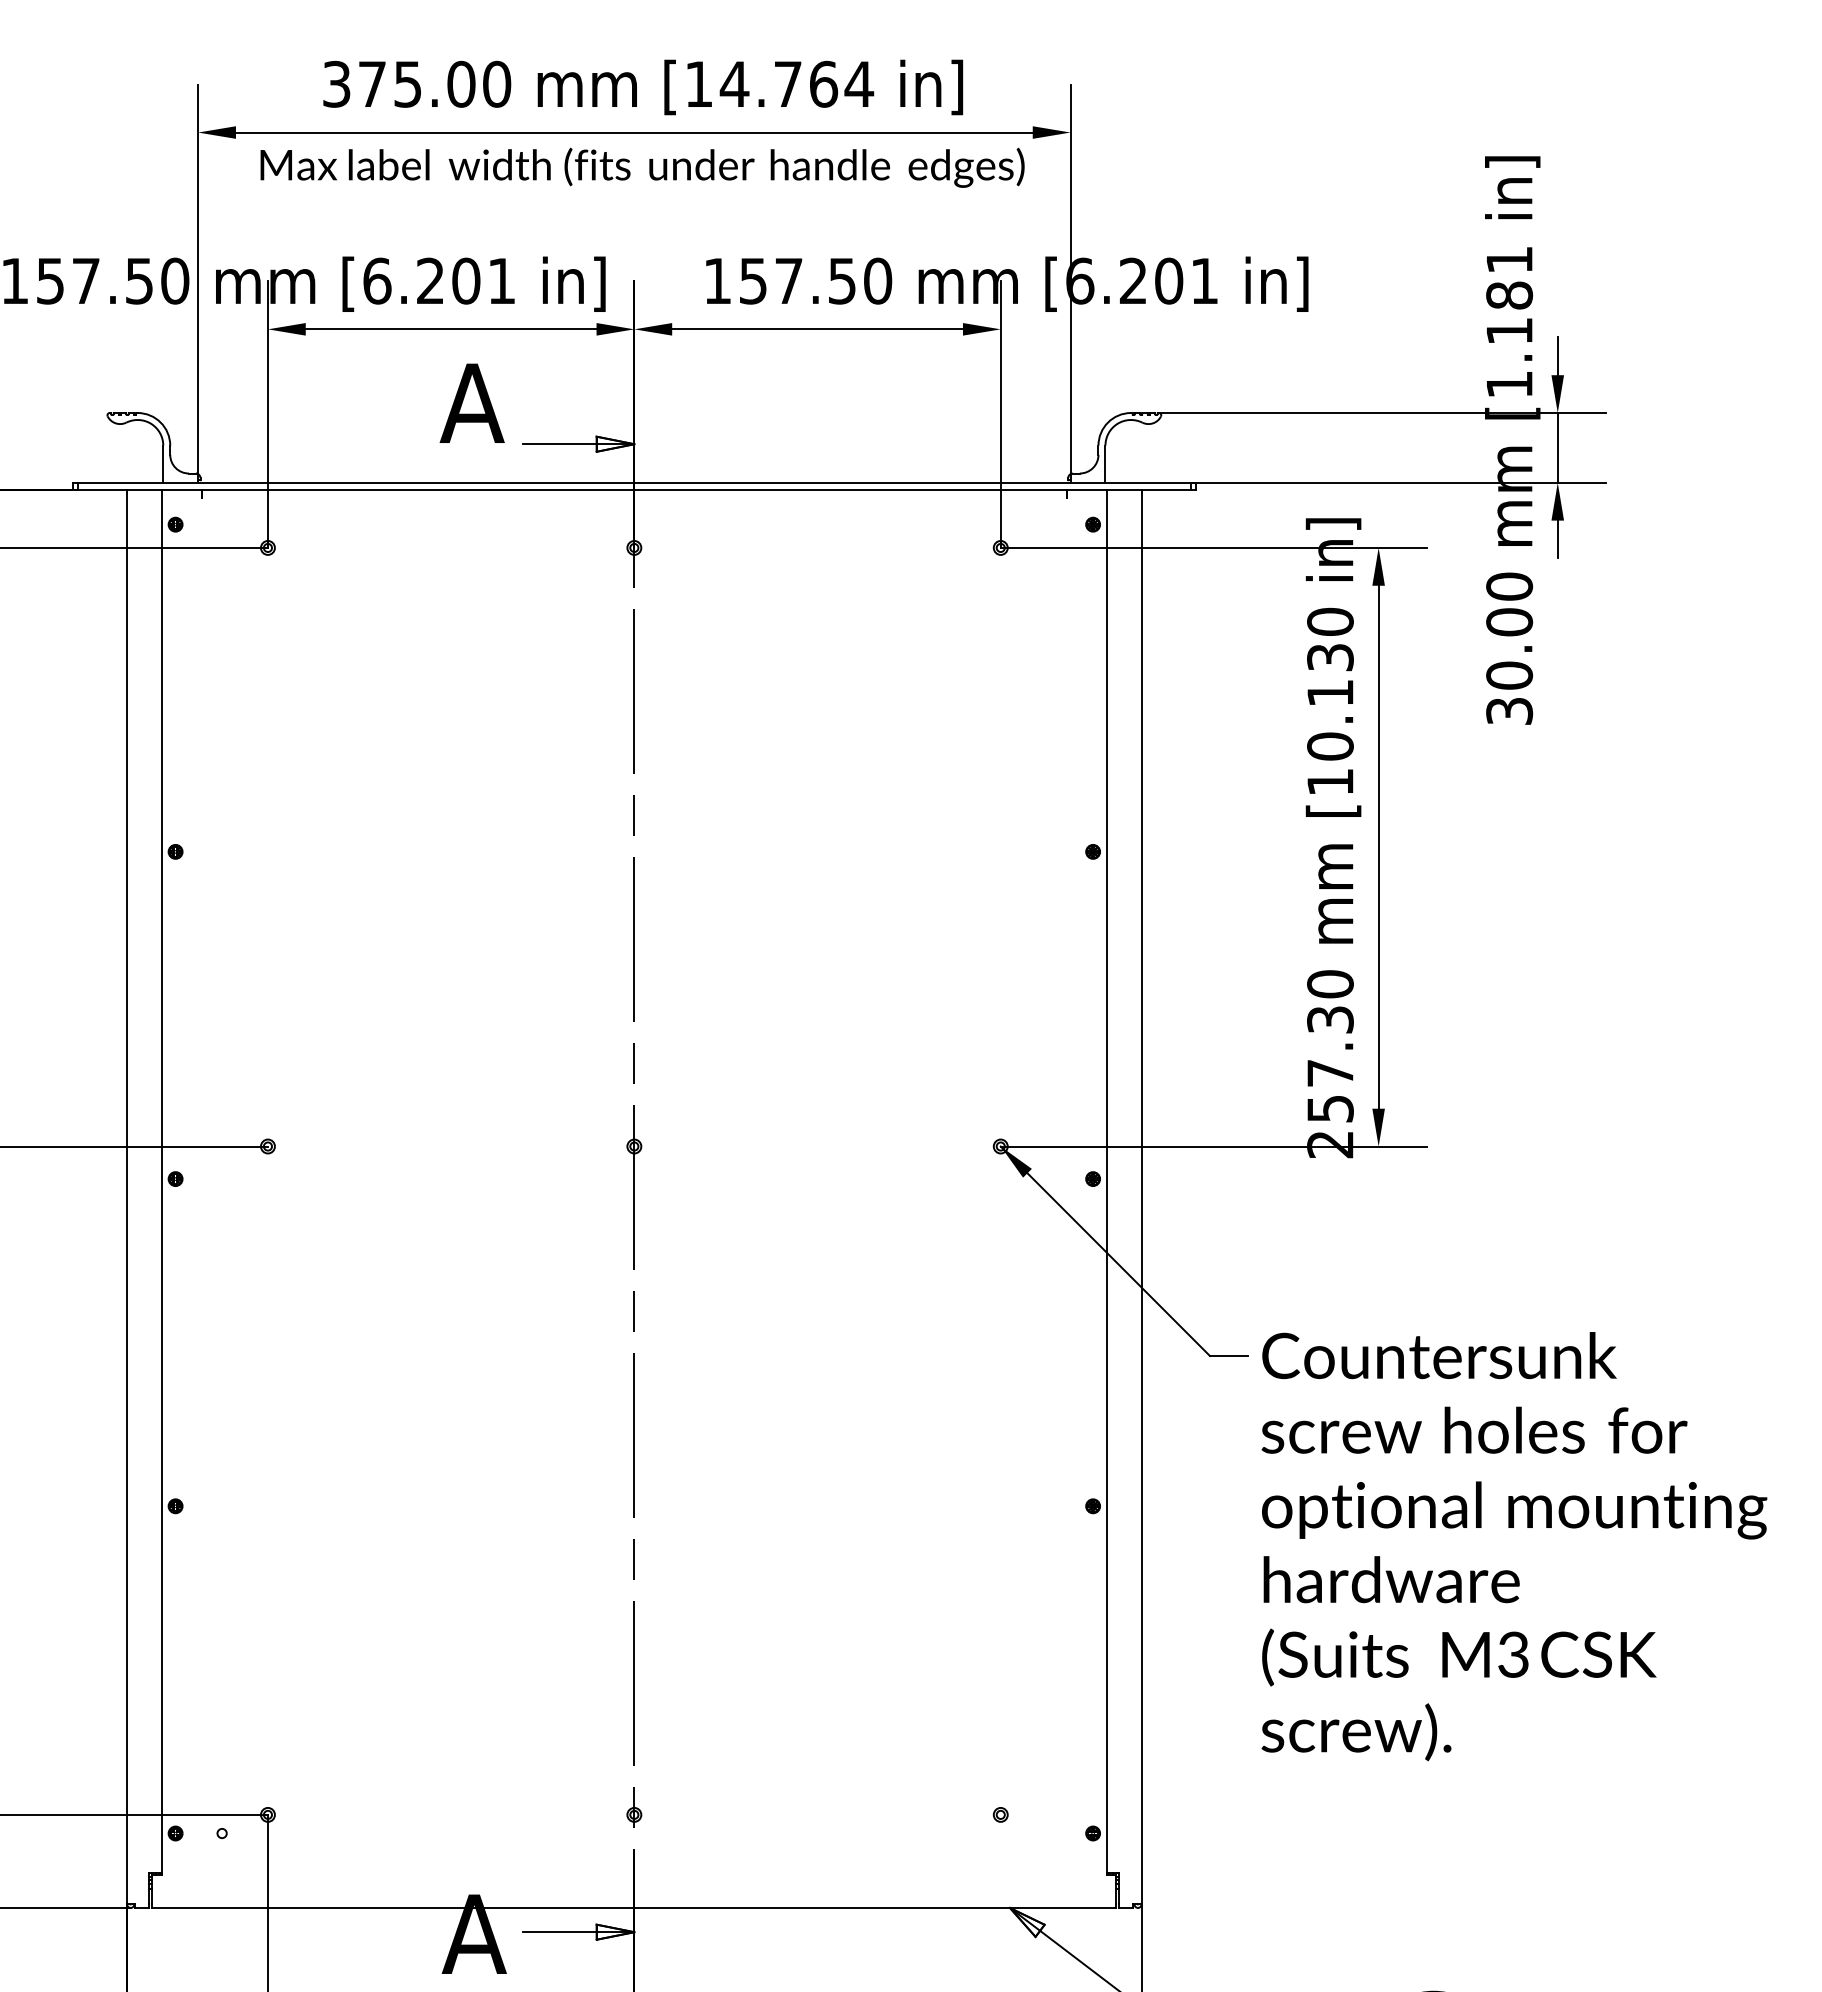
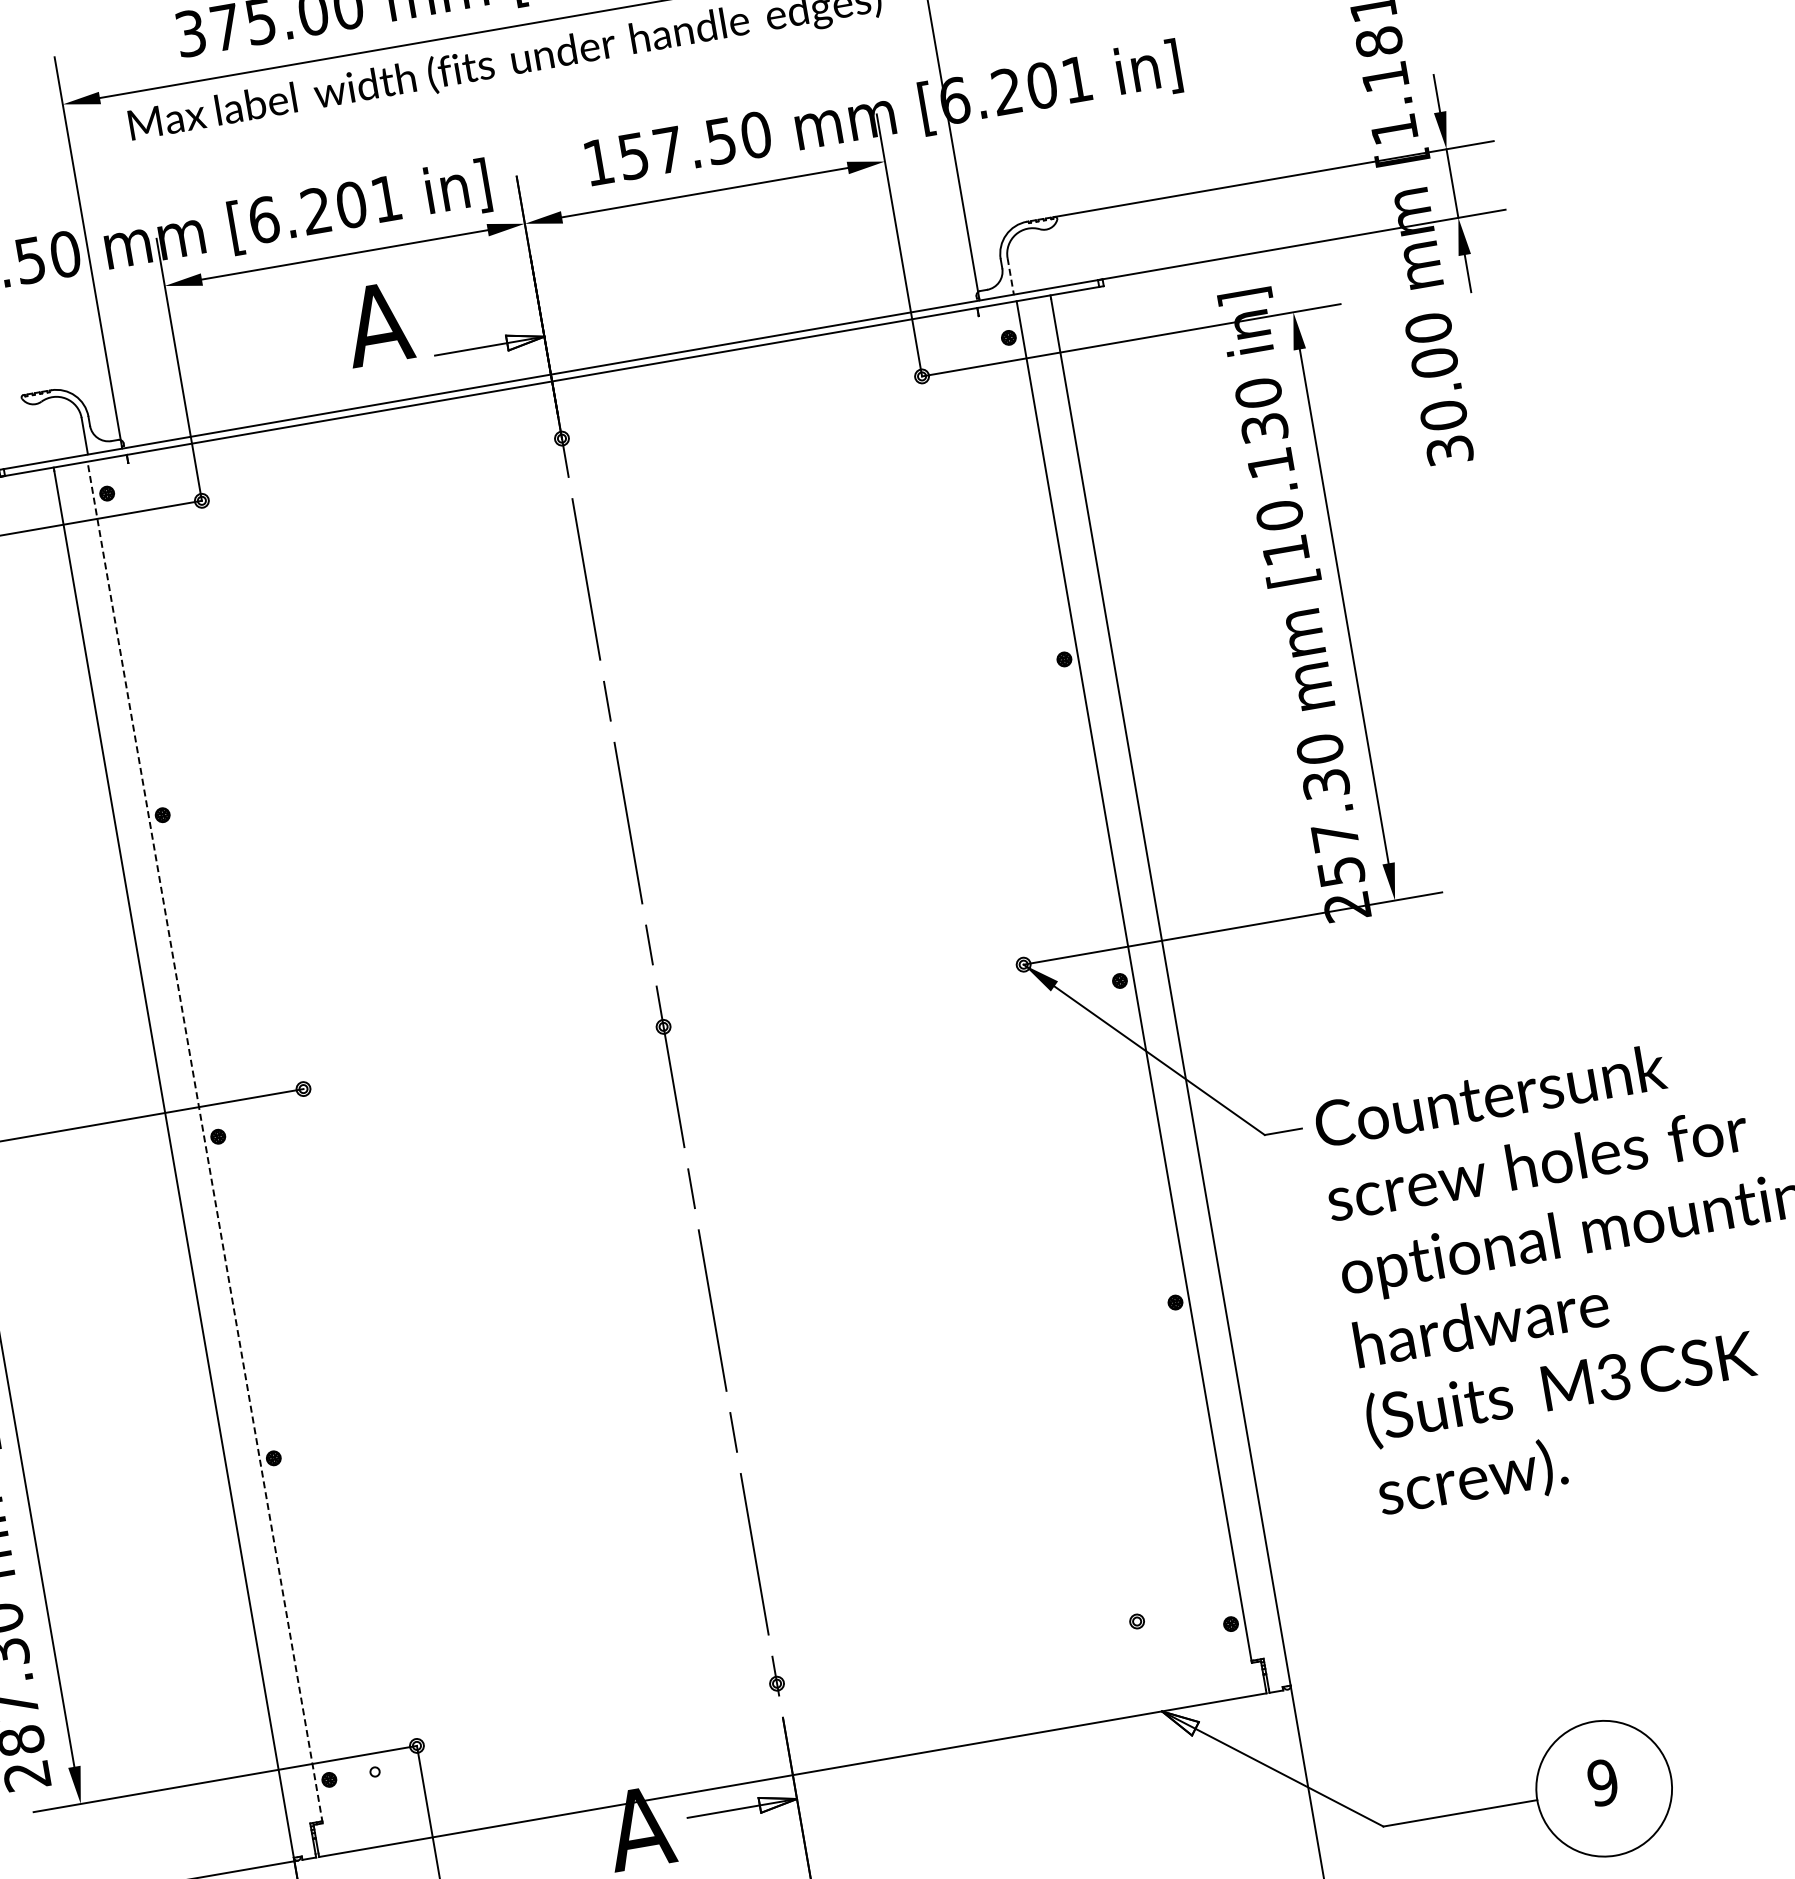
line: (1105, 464) -> (1010, 276), solid -> dashed
line: (161, 1182) -> (204, 1142), solid -> dashed

